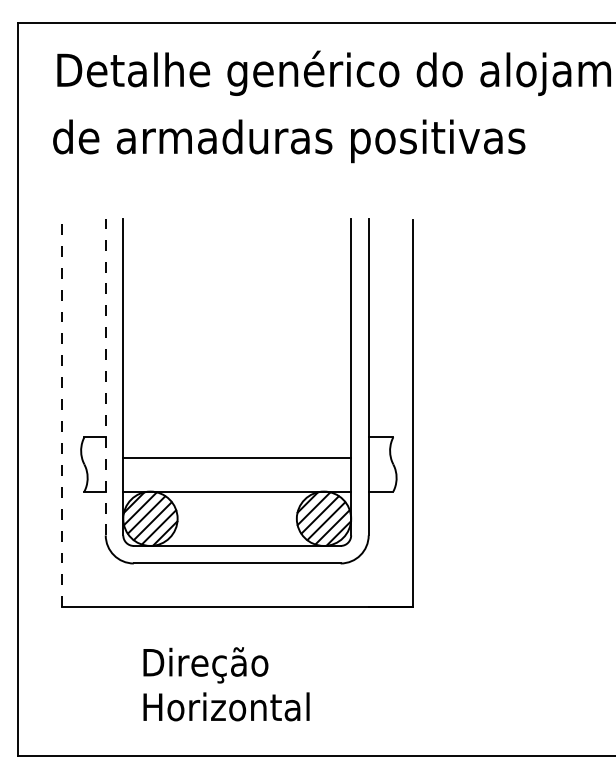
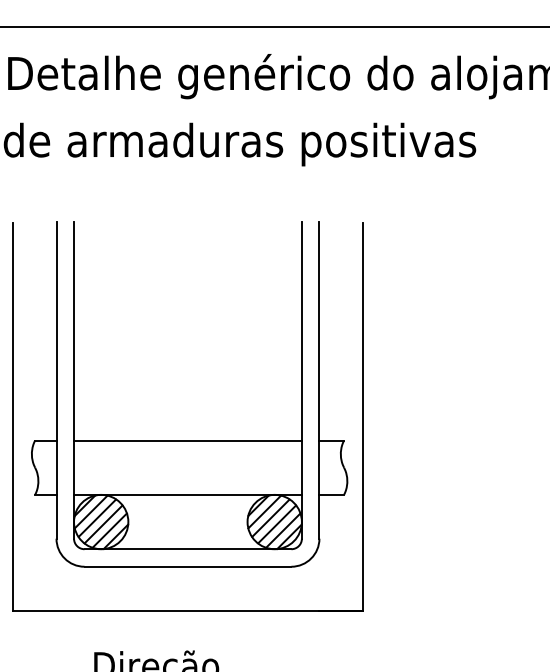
line: (105, 376) -> (56, 379), dashed -> solid
line: (61, 413) -> (12, 416), dashed -> solid
line: (237, 458) -> (188, 440), moved

